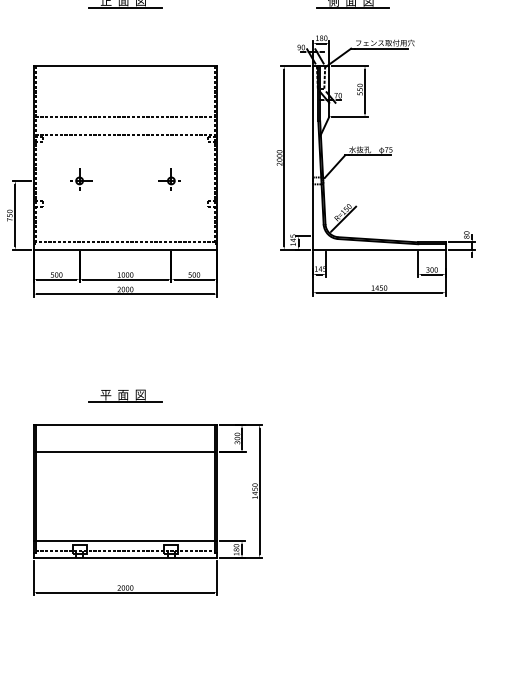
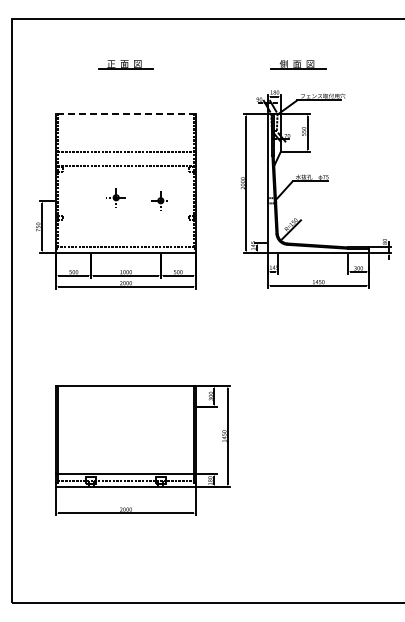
line: (126, 65) -> (126, 113), solid -> dashed
part: (78, 180) -> (115, 197), moved
part: (124, 395) -> (125, 363), removed
line: (124, 452) -> (125, 406), removed

